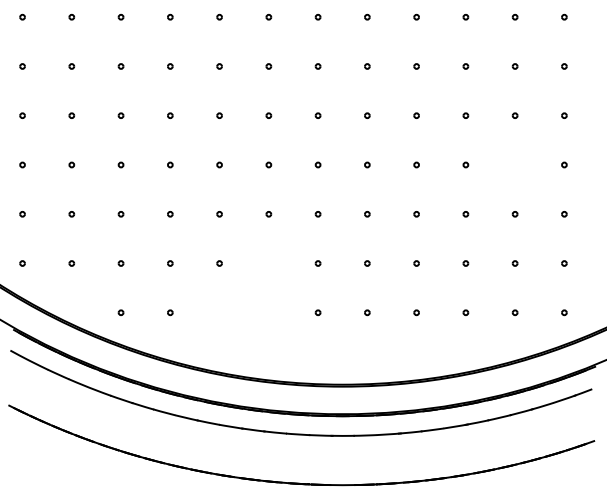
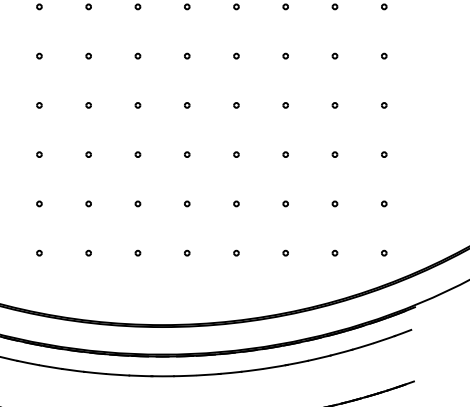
part: (514, 164) -> (334, 104), added
part: (268, 263) -> (88, 203), added
part: (219, 312) -> (39, 252), added
part: (268, 312) -> (88, 252), added

